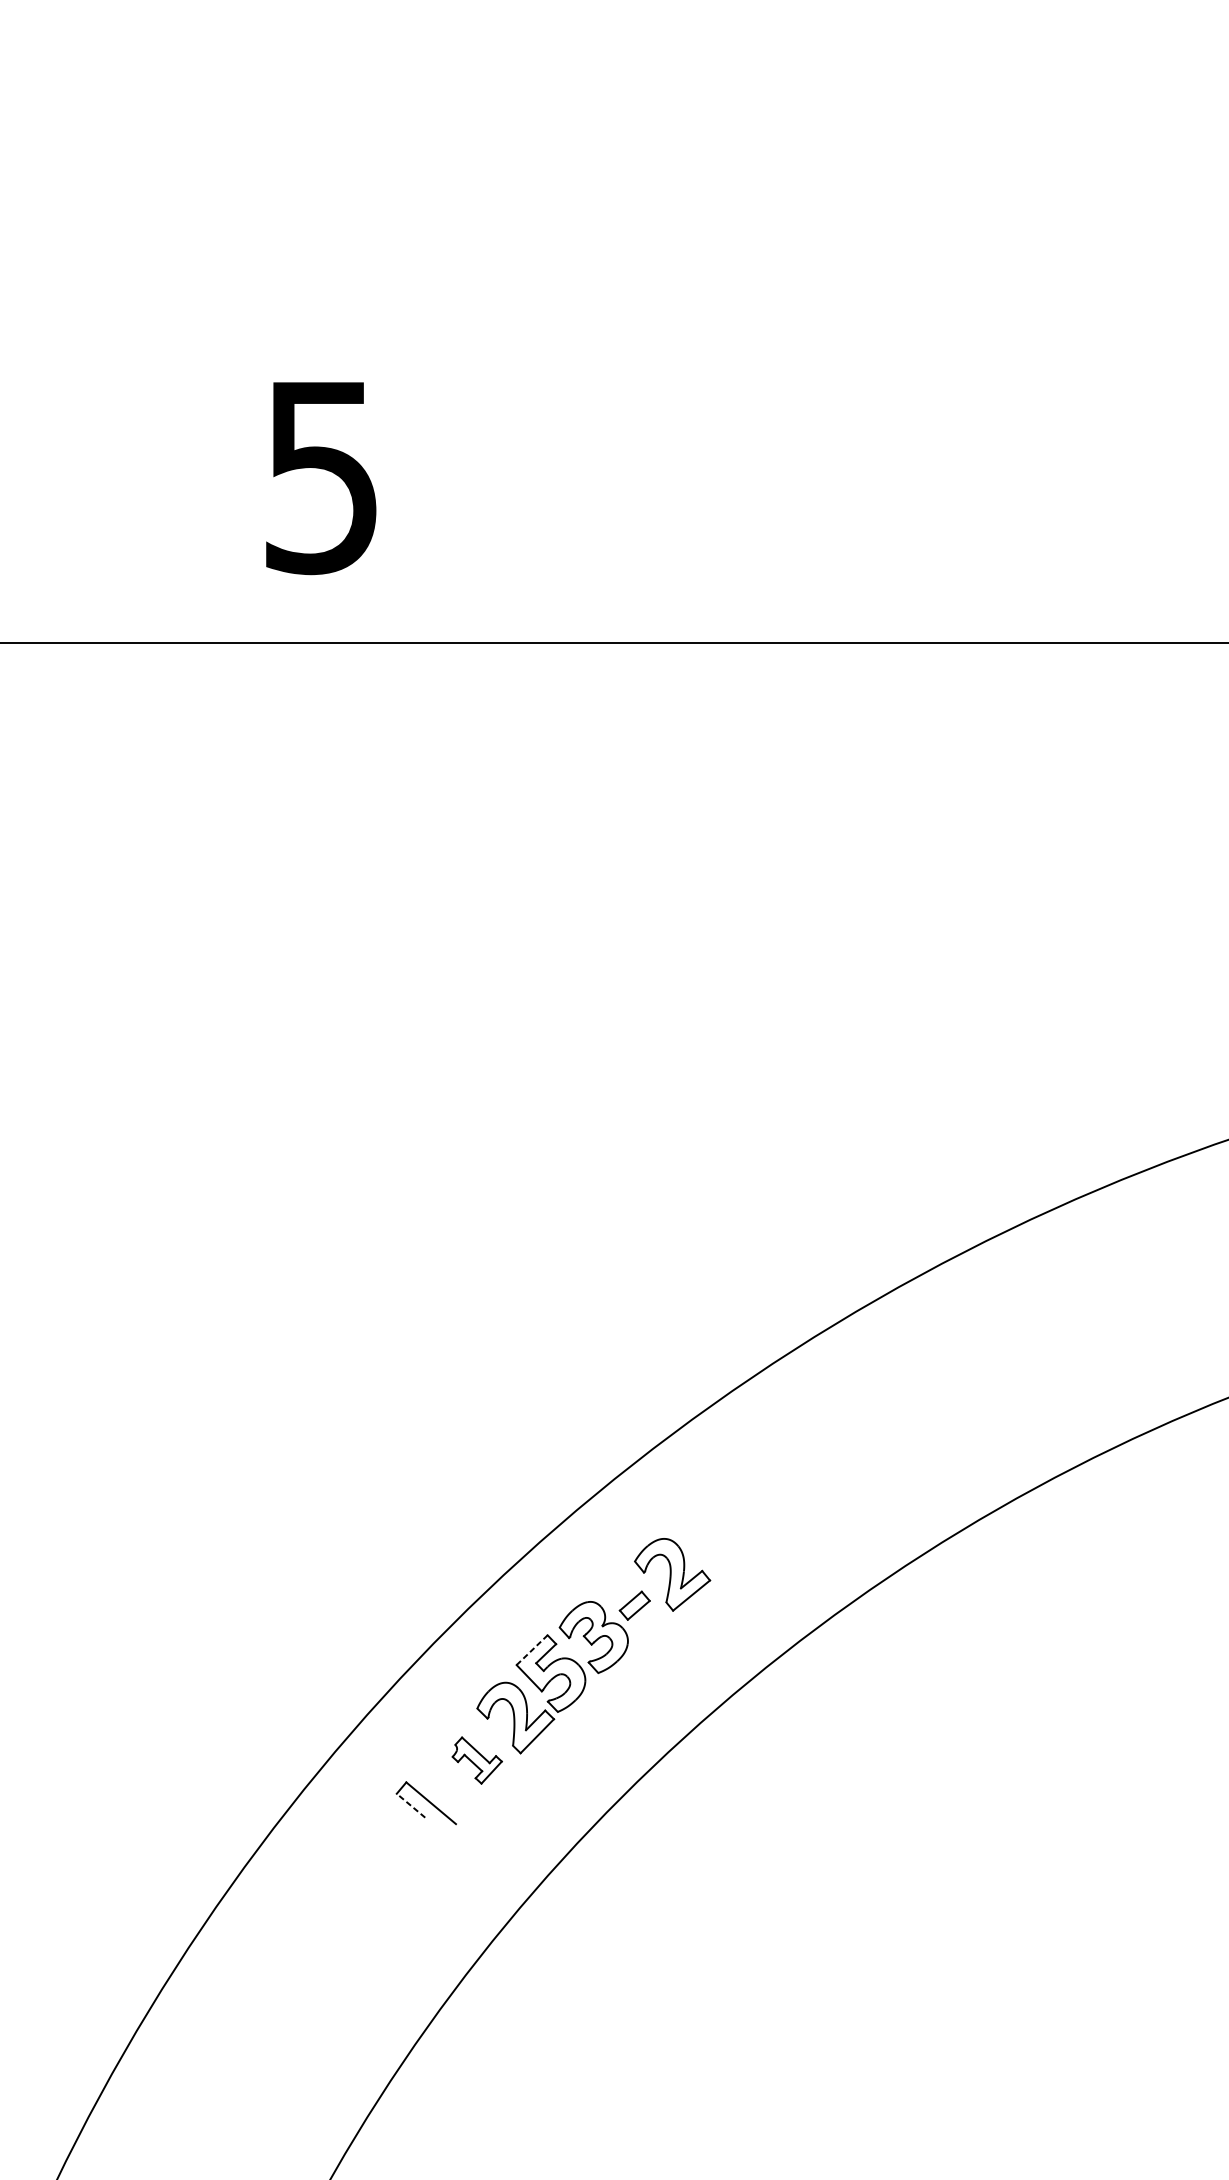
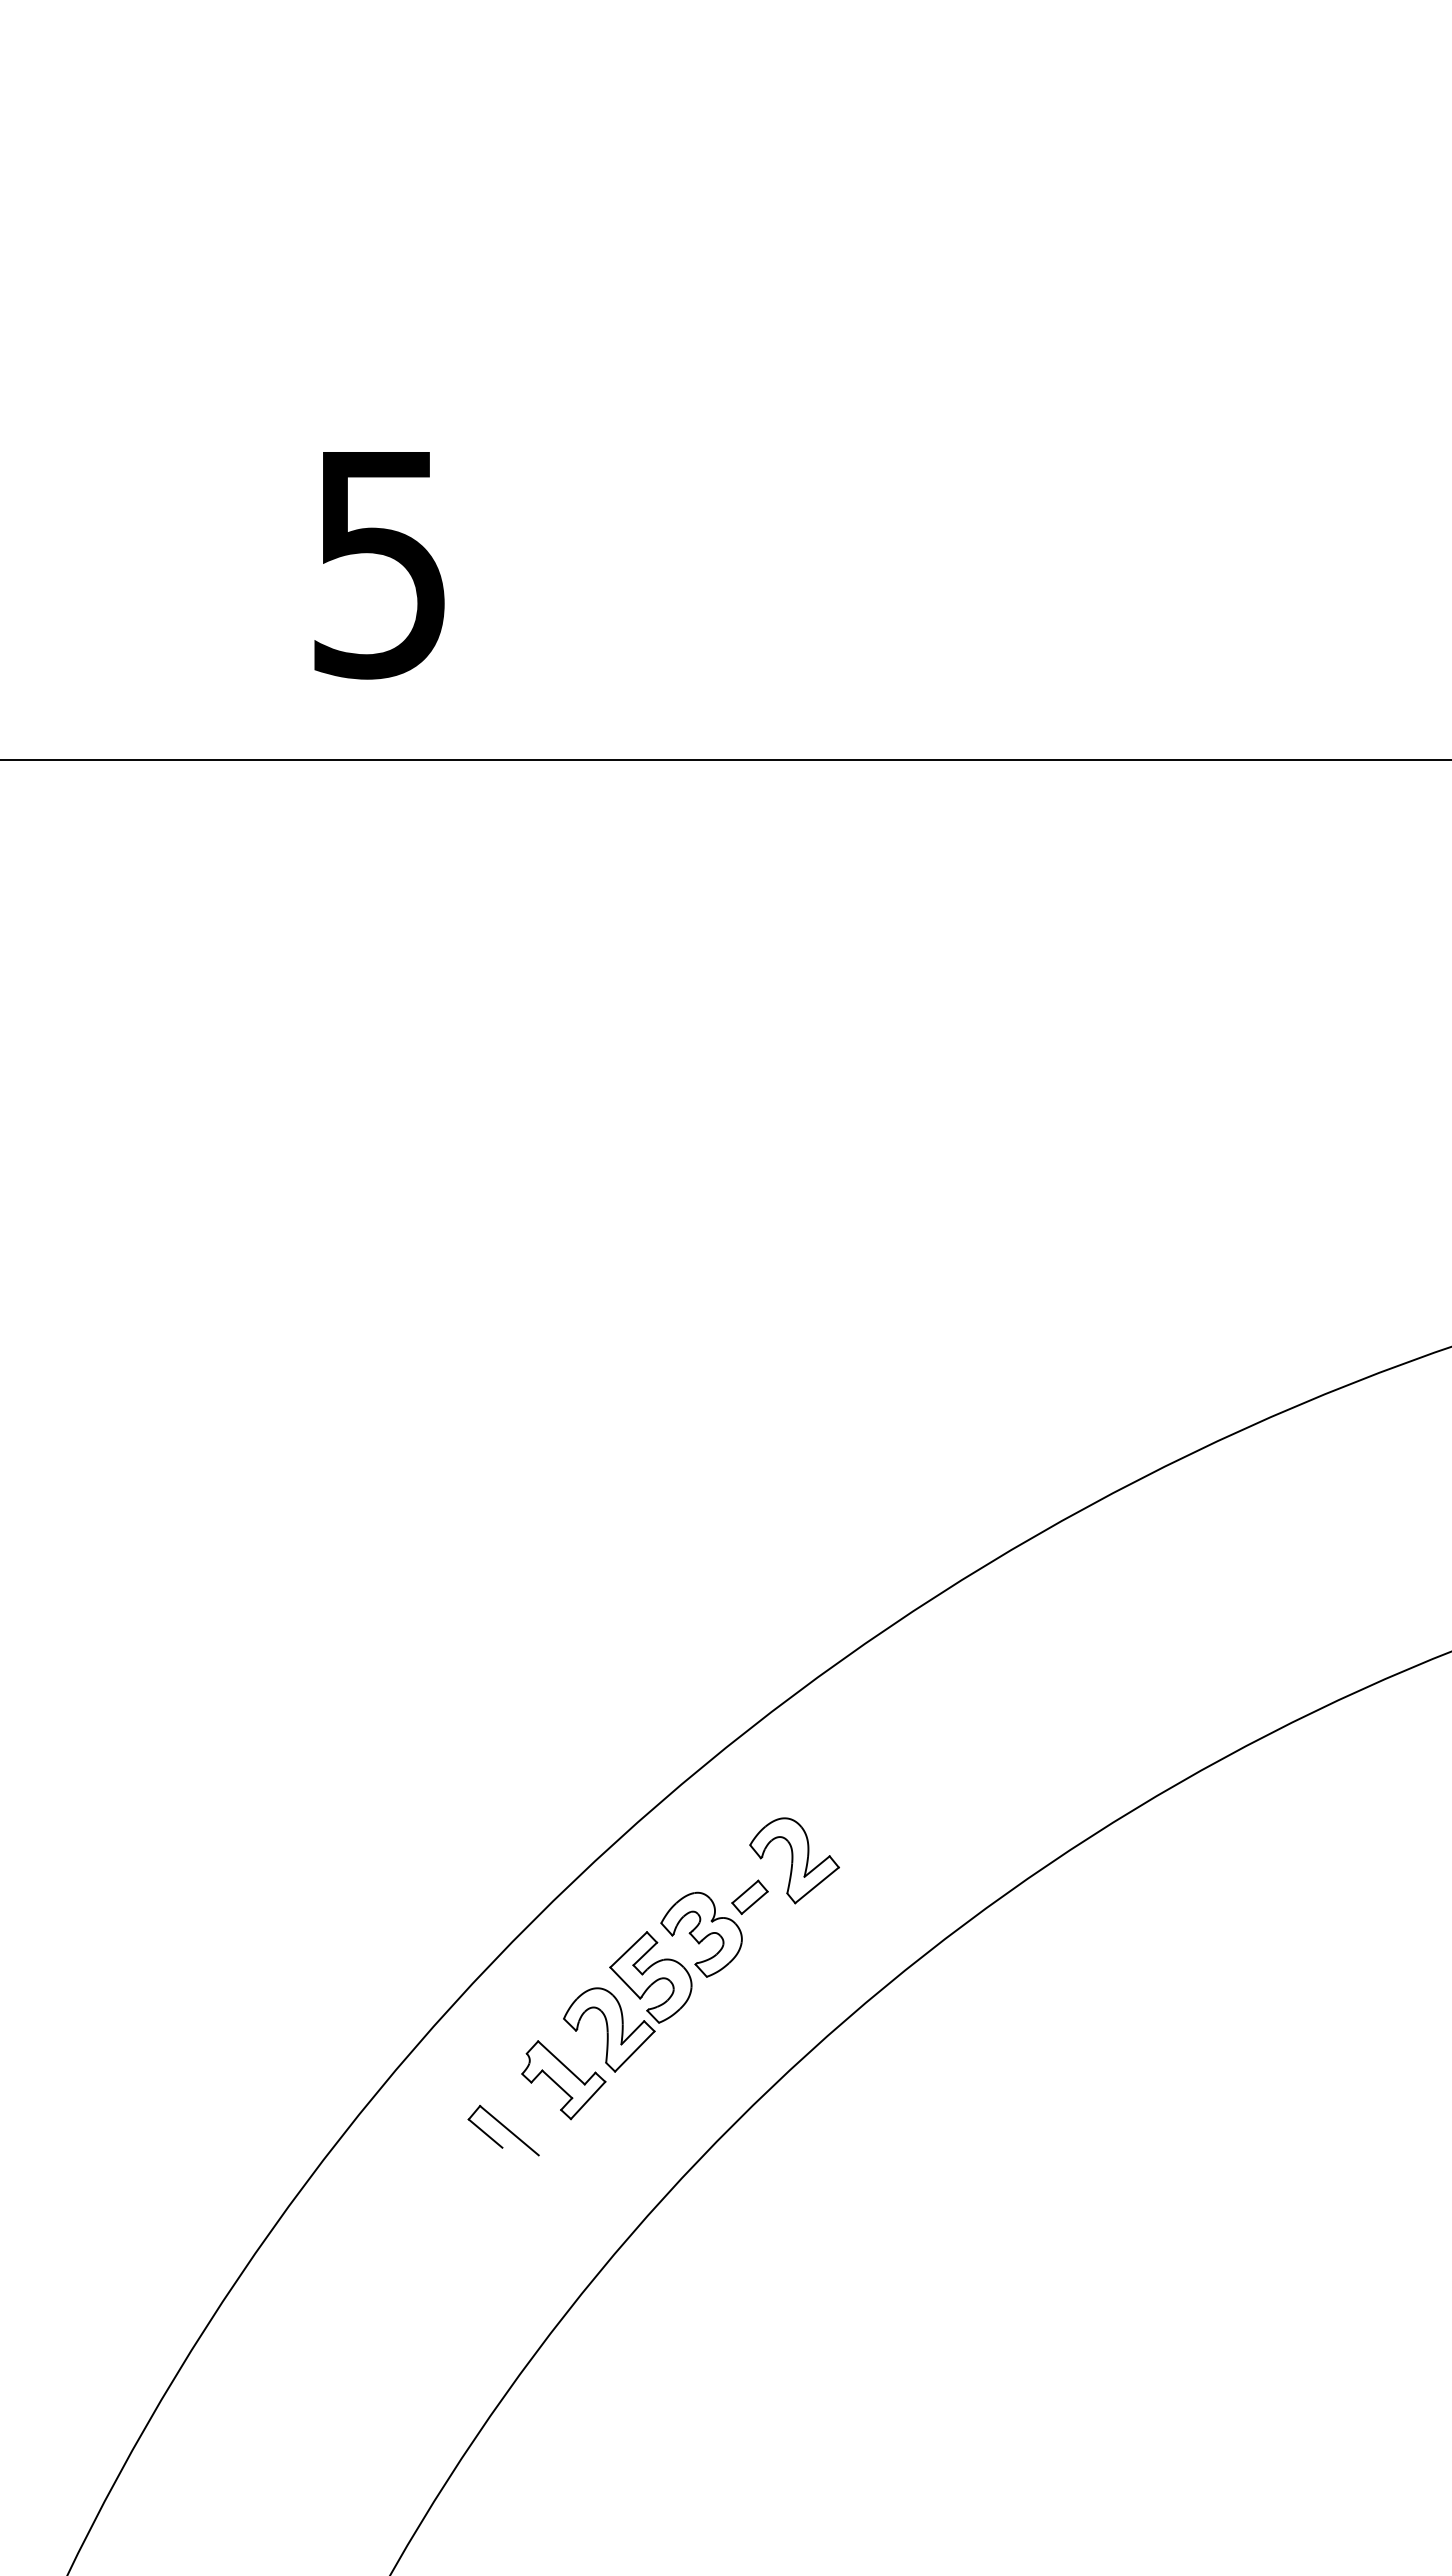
line: (532, 1649) -> (629, 1949), dashed -> solid
part: (476, 1760) -> (563, 2080), size x1.43
line: (410, 1805) -> (485, 2133), dashed -> solid

